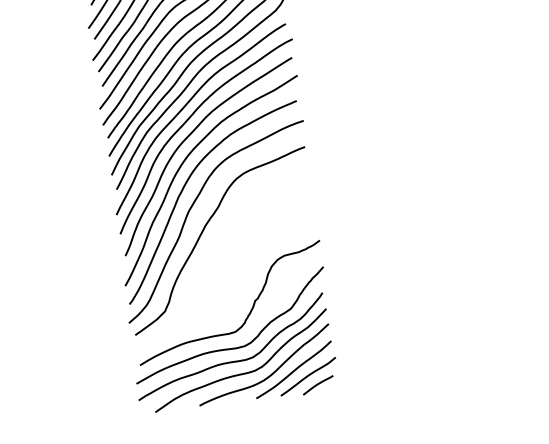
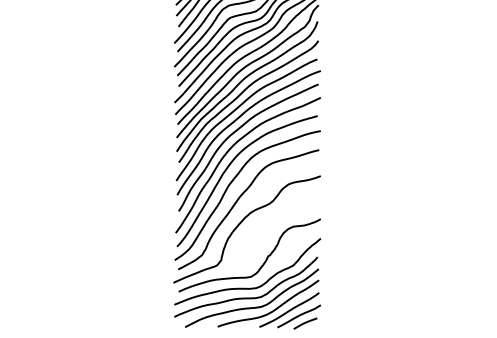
curve: (212, 261) -> (241, 223), added

